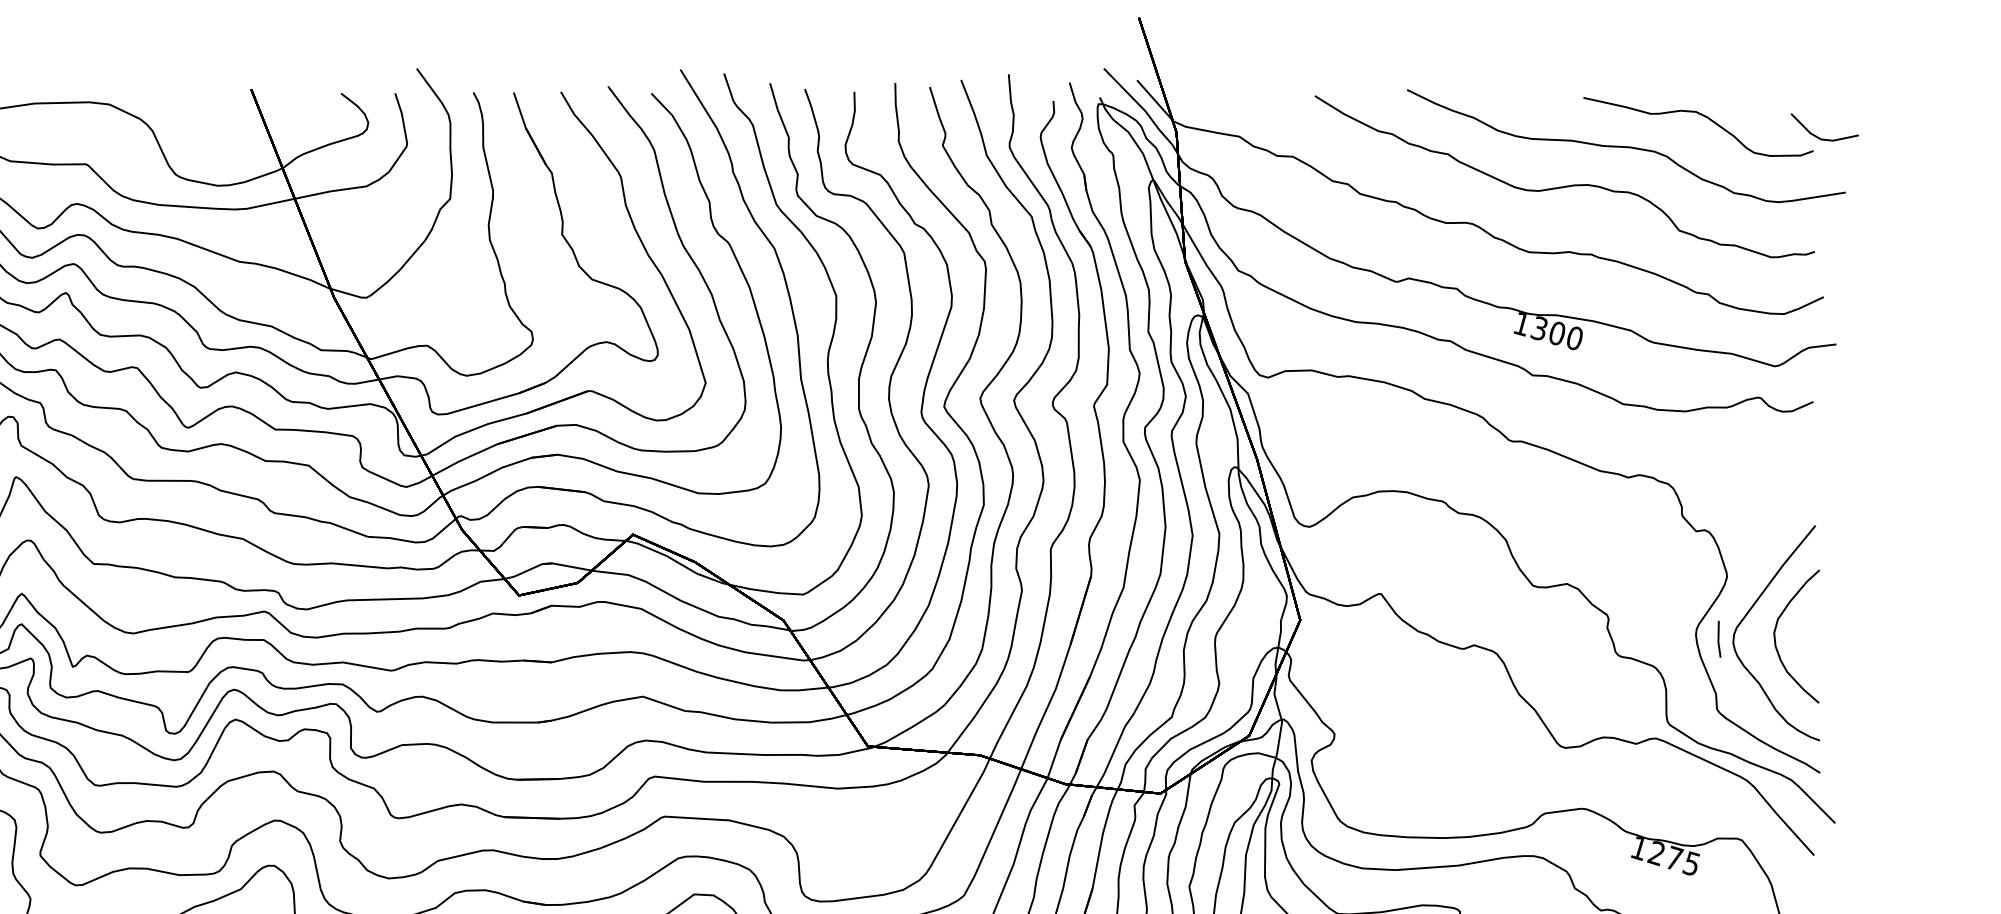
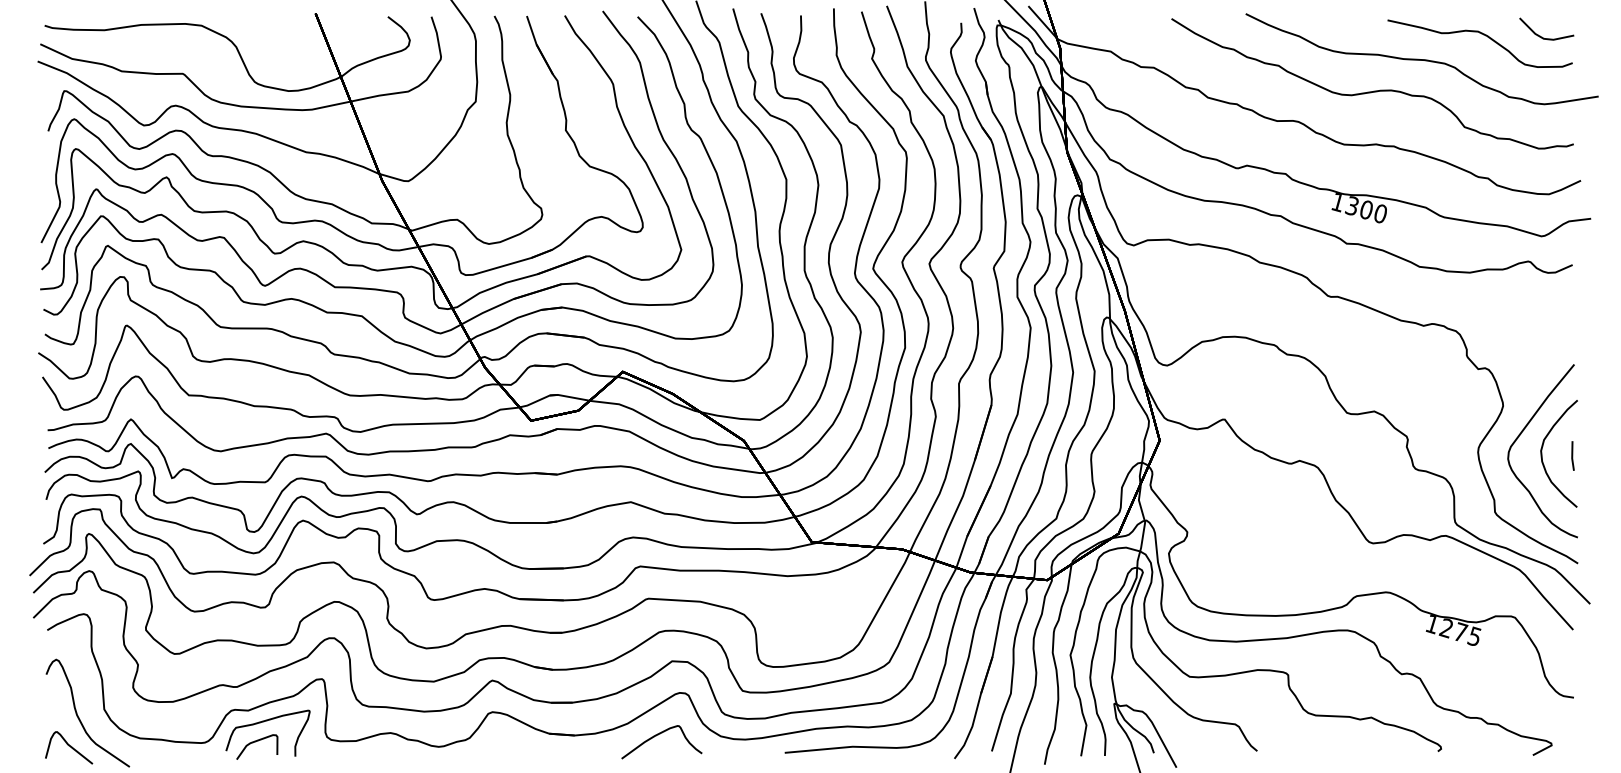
line: (1816, 135) -> (1540, 35), moved
line: (1718, 638) -> (1572, 455), moved

